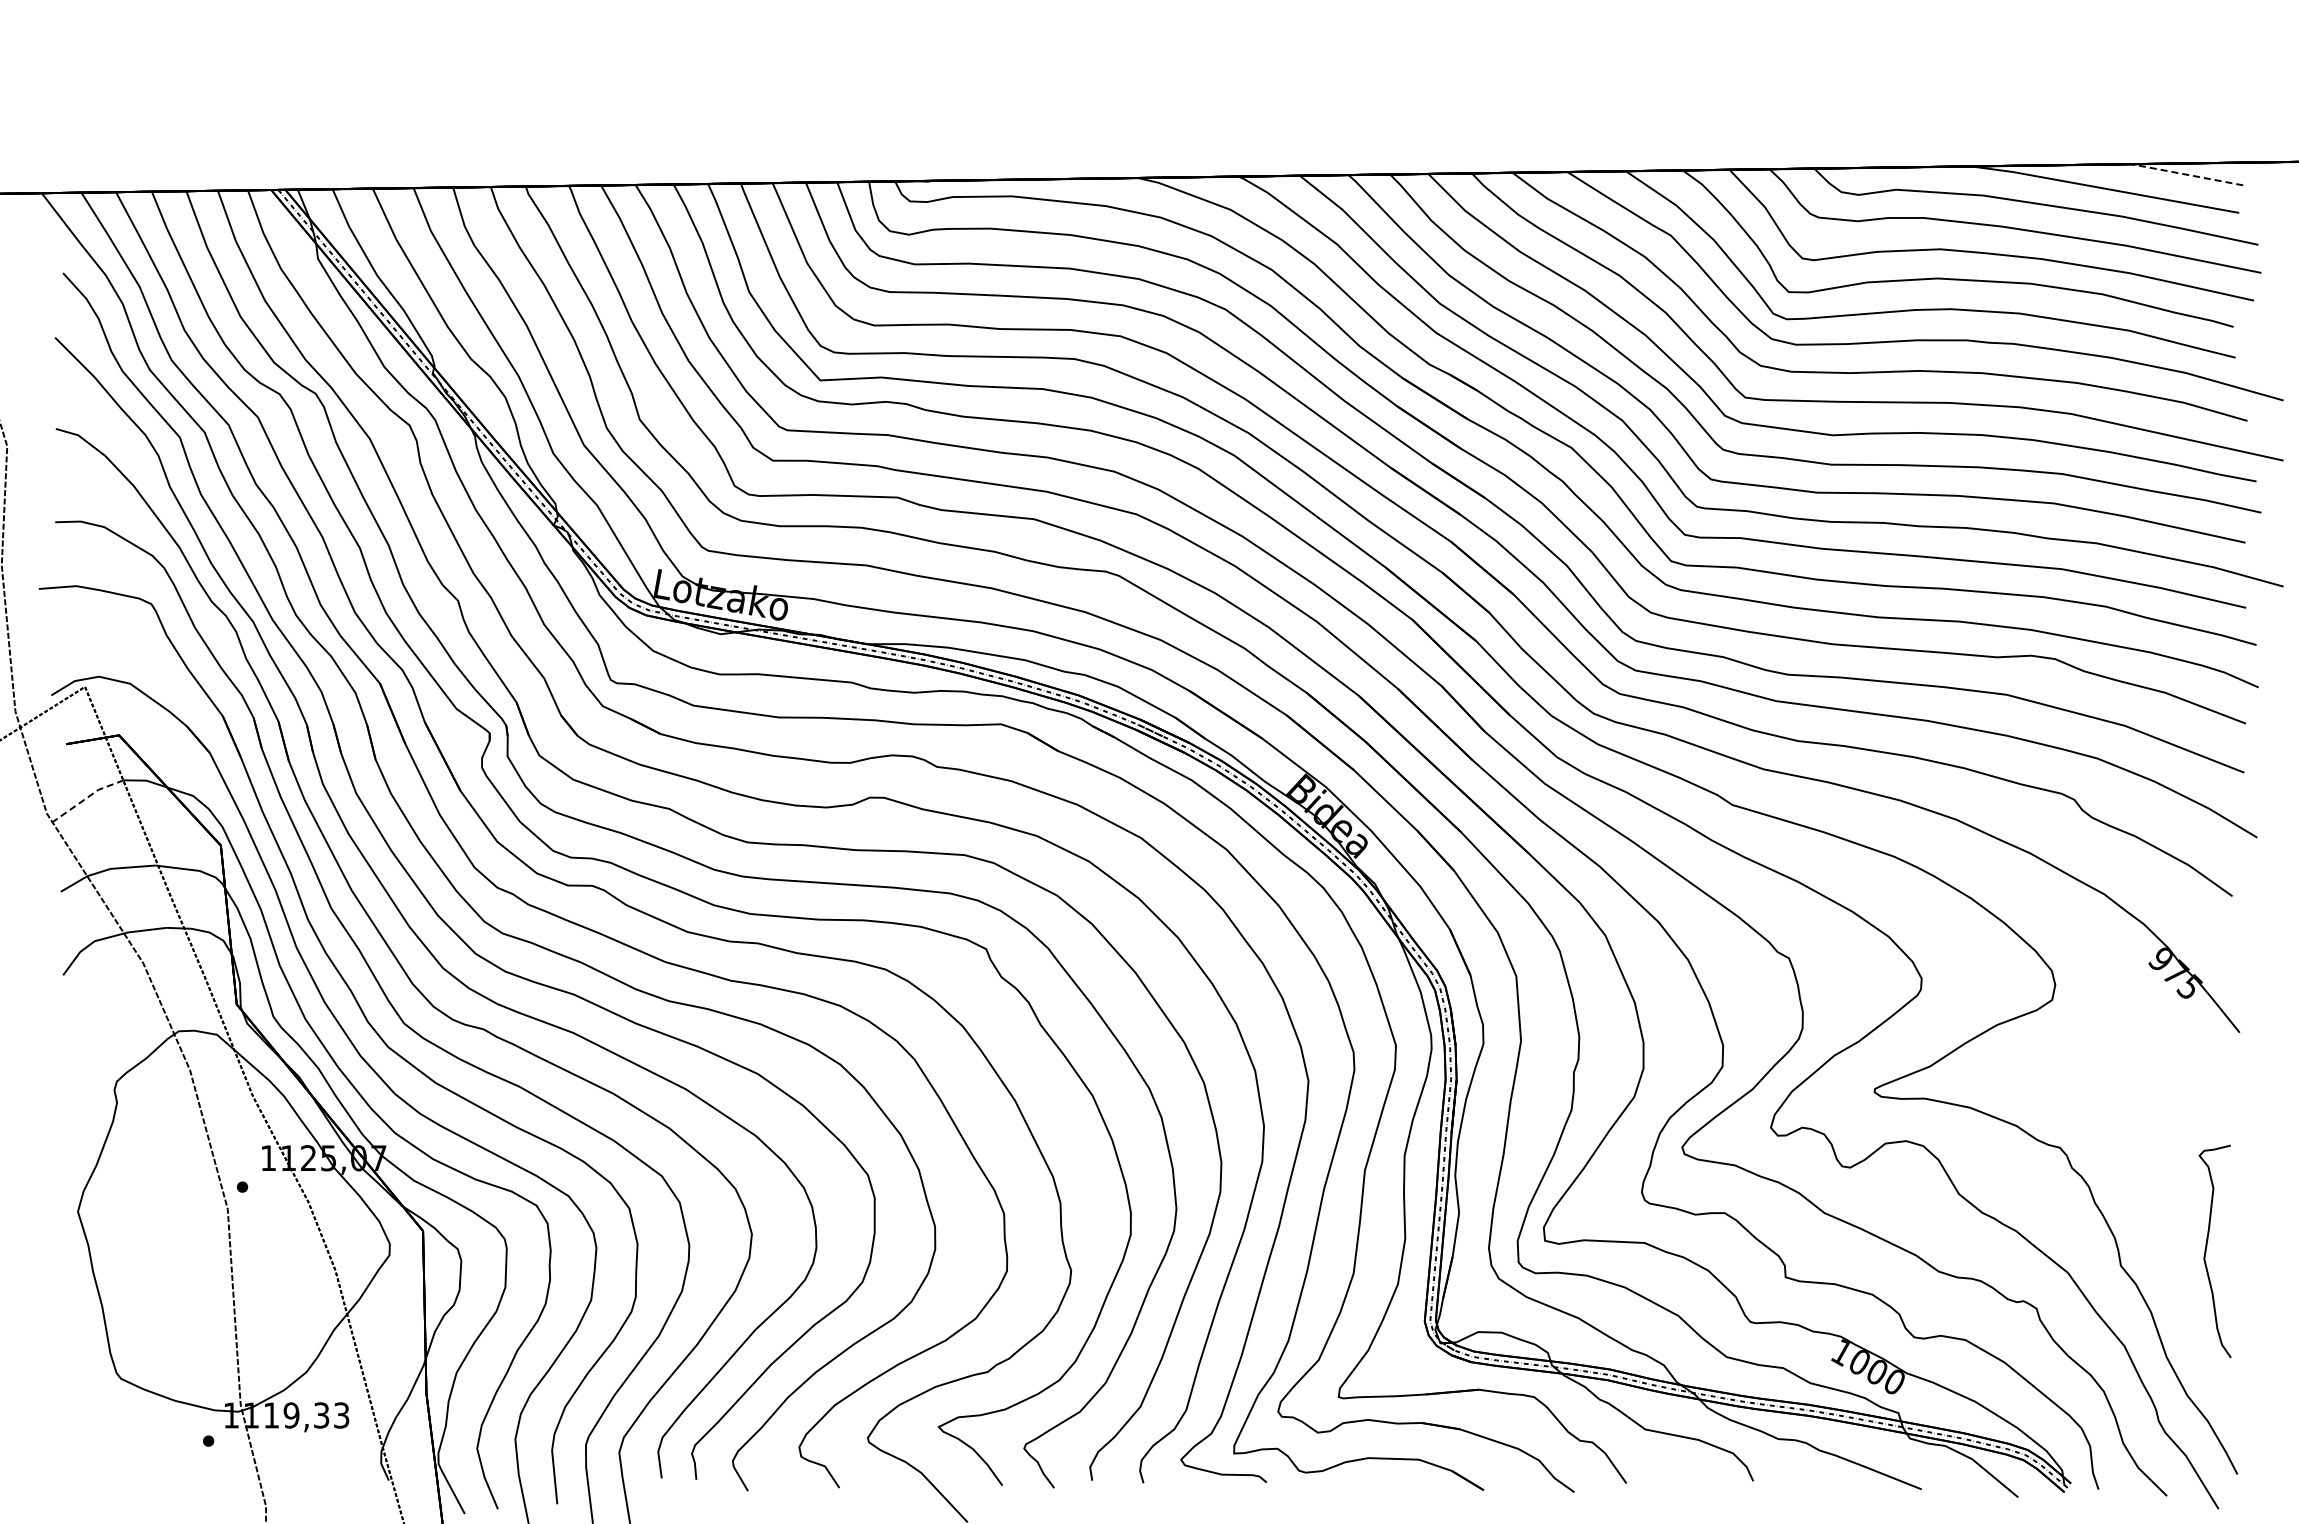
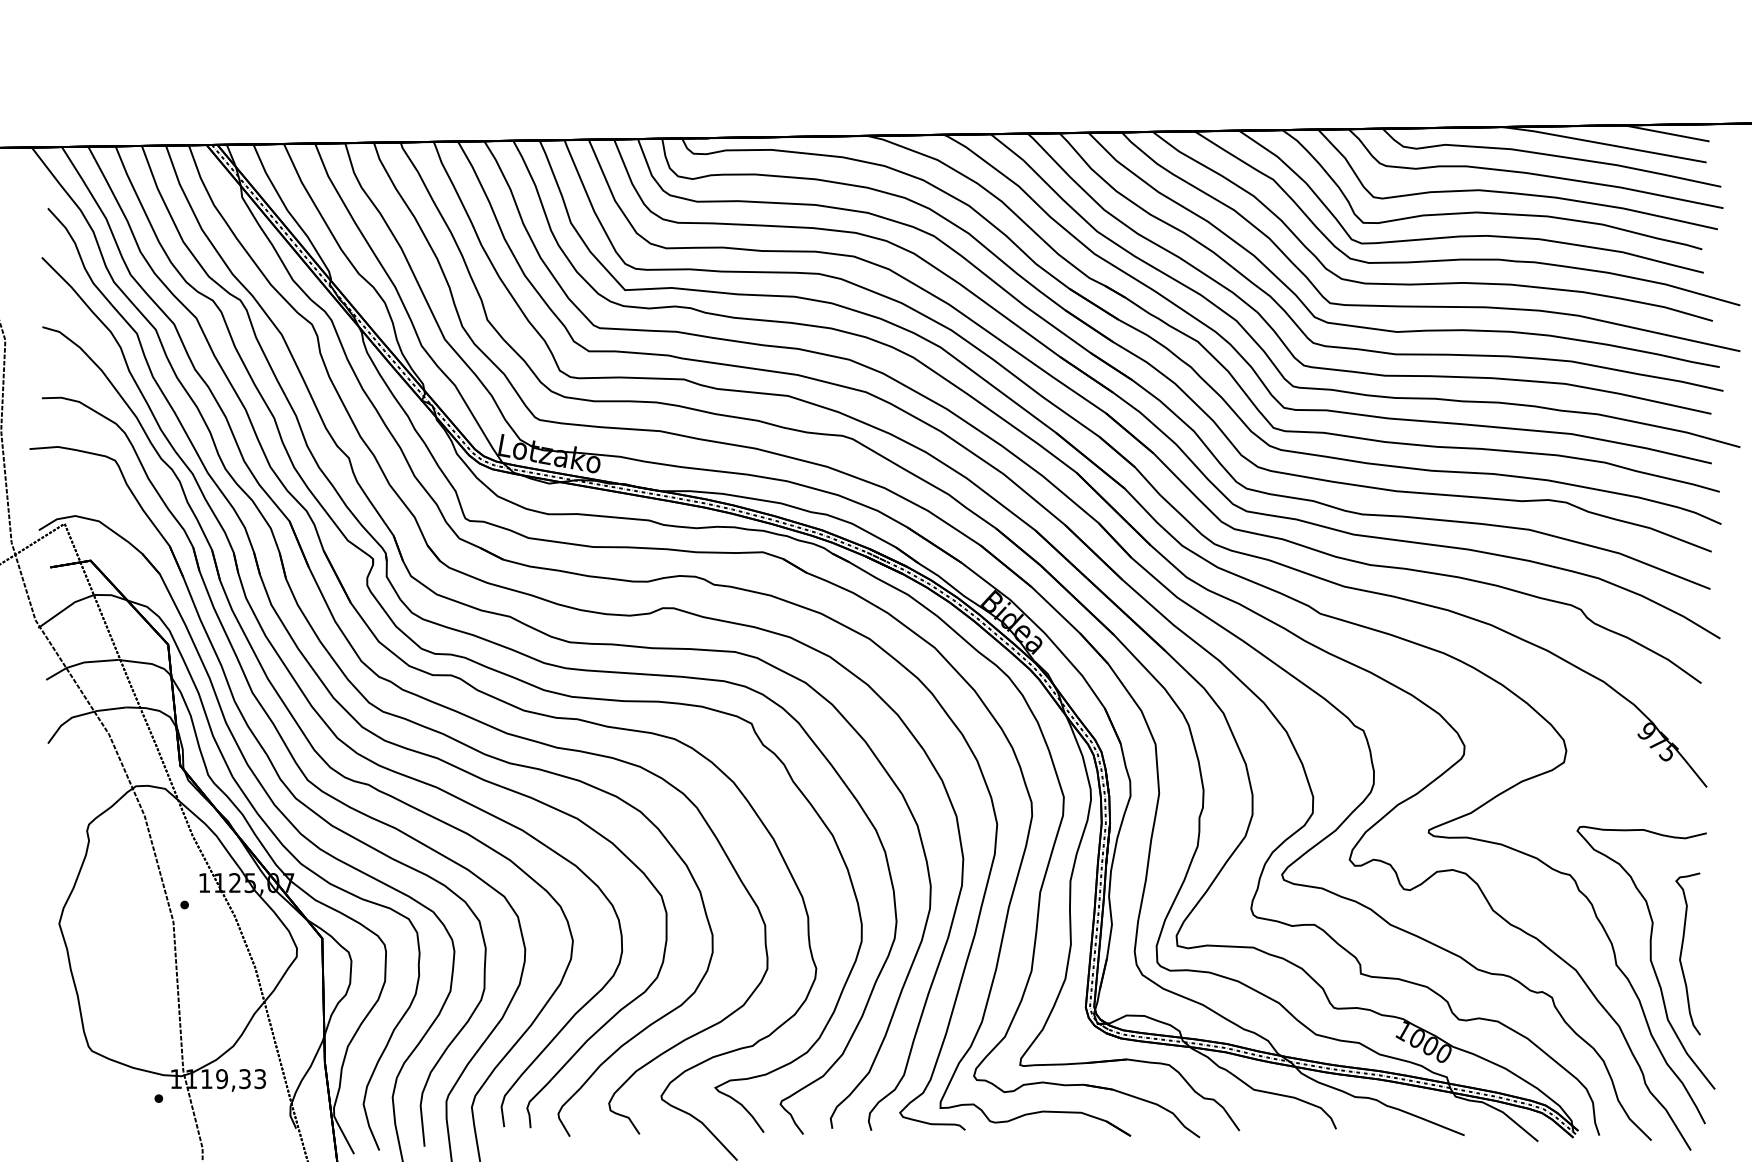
line: (2186, 174) -> (1666, 133), dashed -> solid
line: (85, 798) -> (65, 608), dashed -> solid
curve: (2165, 1256) -> (1650, 957), added

